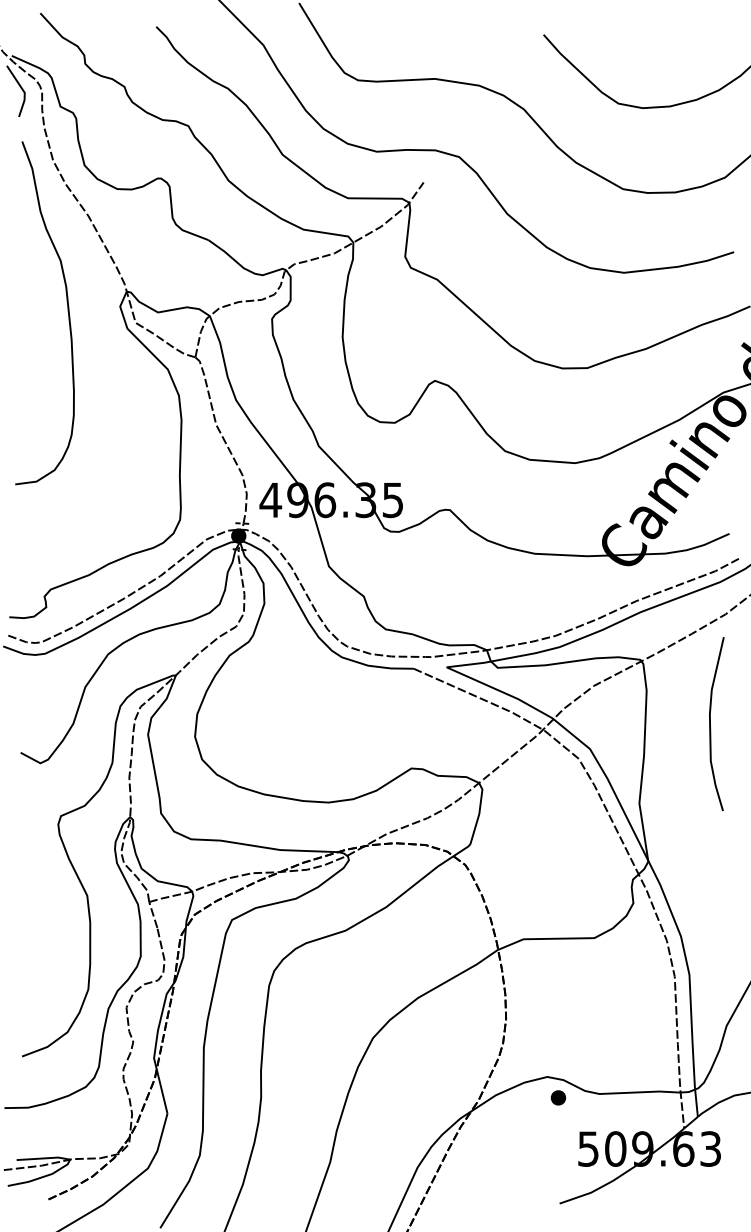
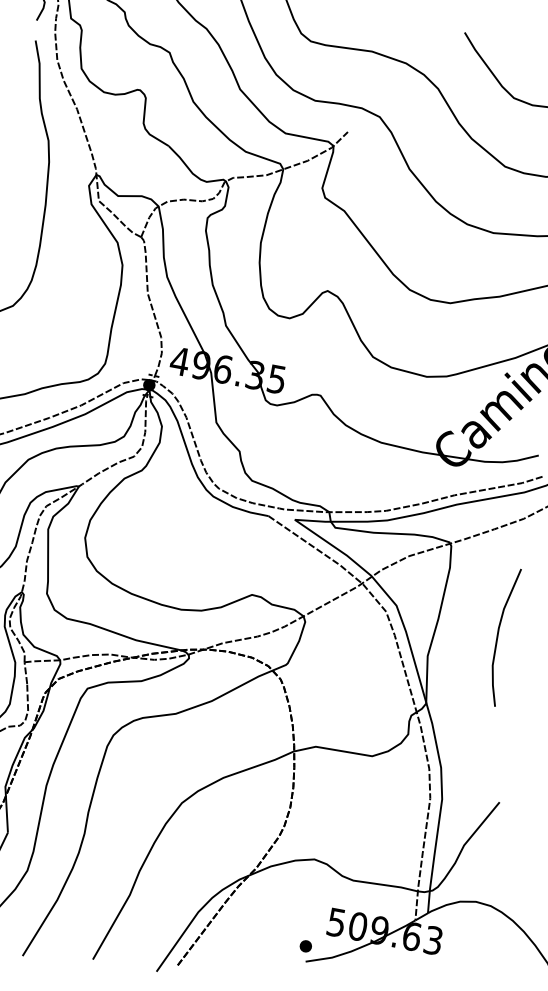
curve: (710, 724) -> (497, 636), moved
part: (557, 1097) -> (305, 945), moved

